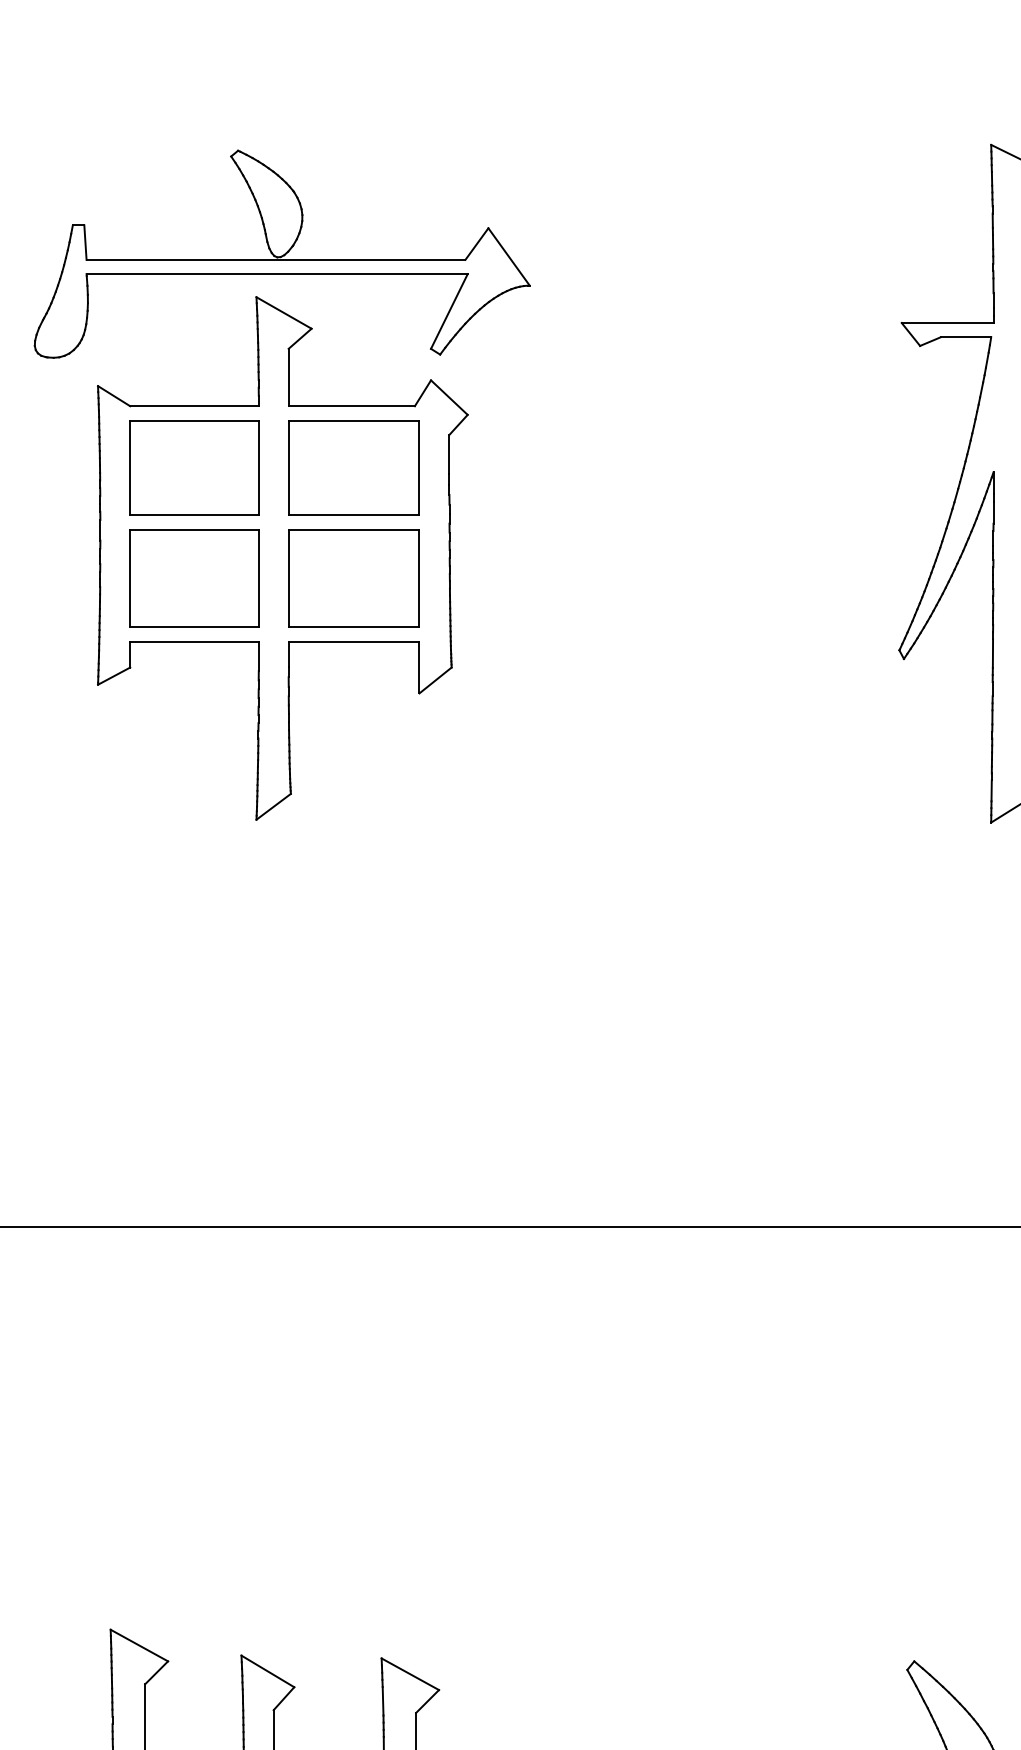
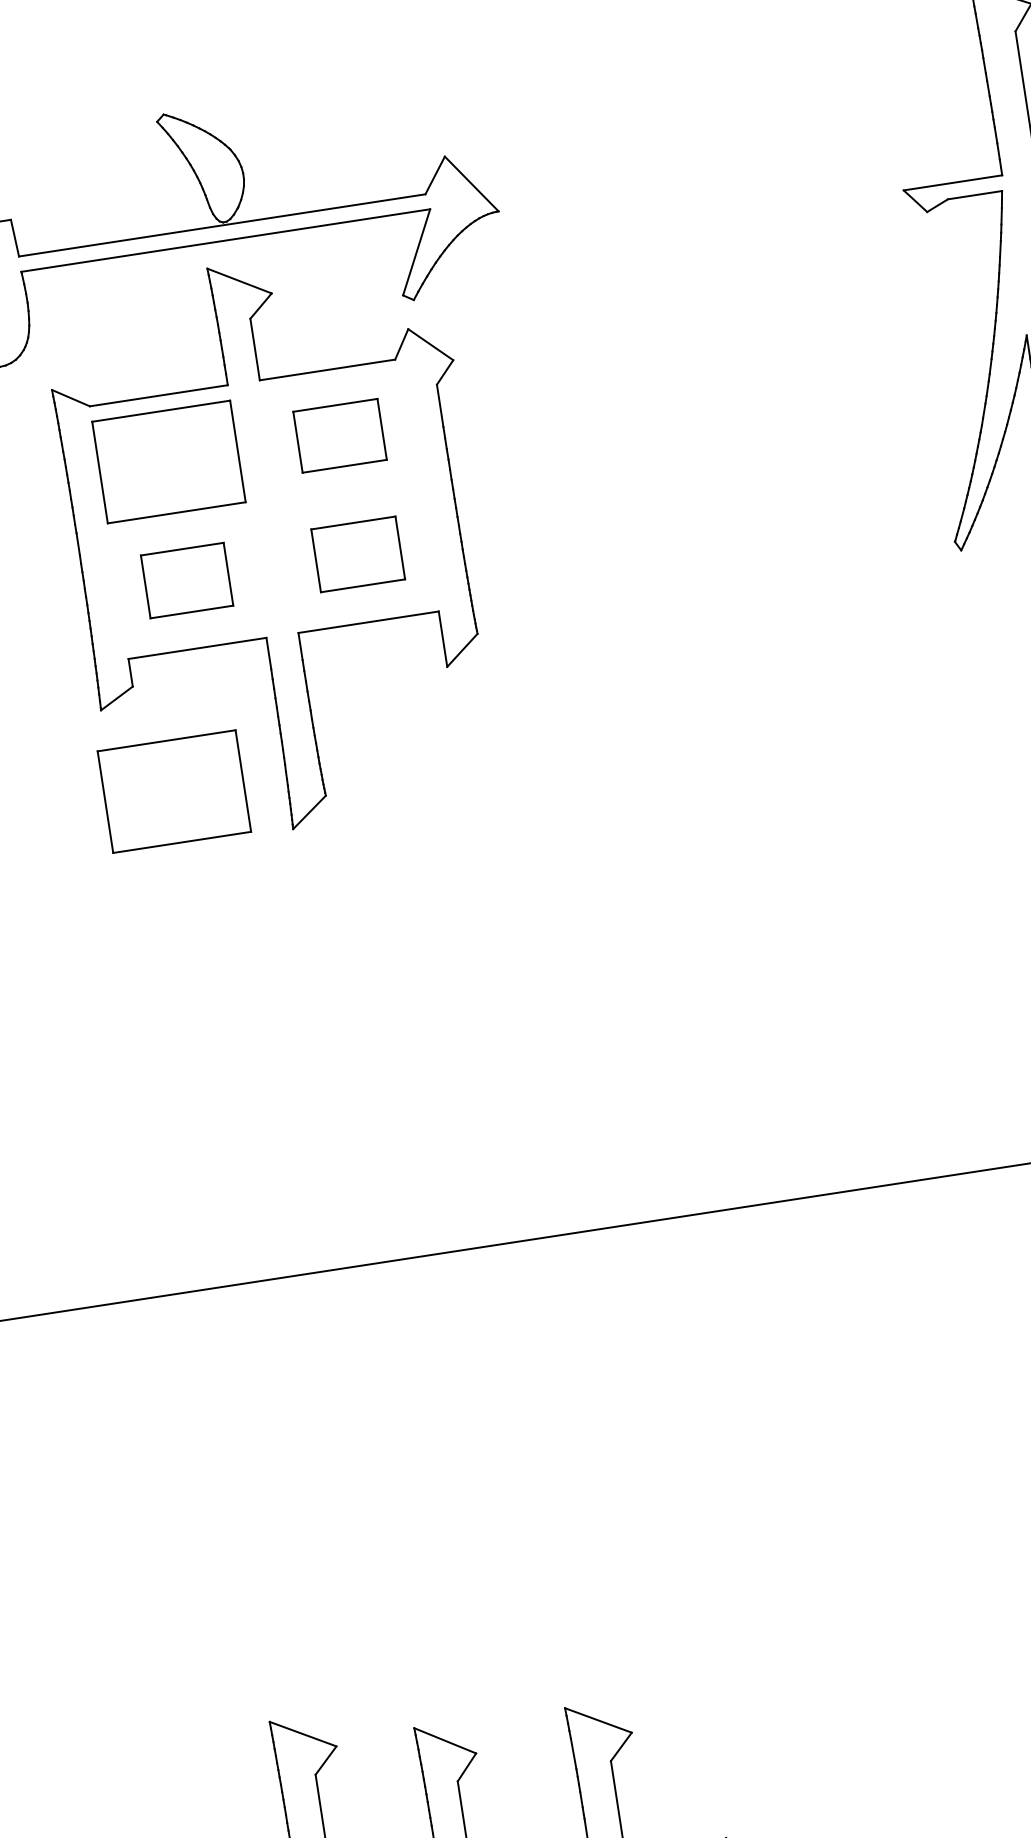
part: (353, 467) -> (339, 435), size x0.6
part: (194, 578) -> (187, 580), size x0.6
part: (353, 578) -> (357, 554), size x0.6
part: (153, 768) -> (174, 791), added

